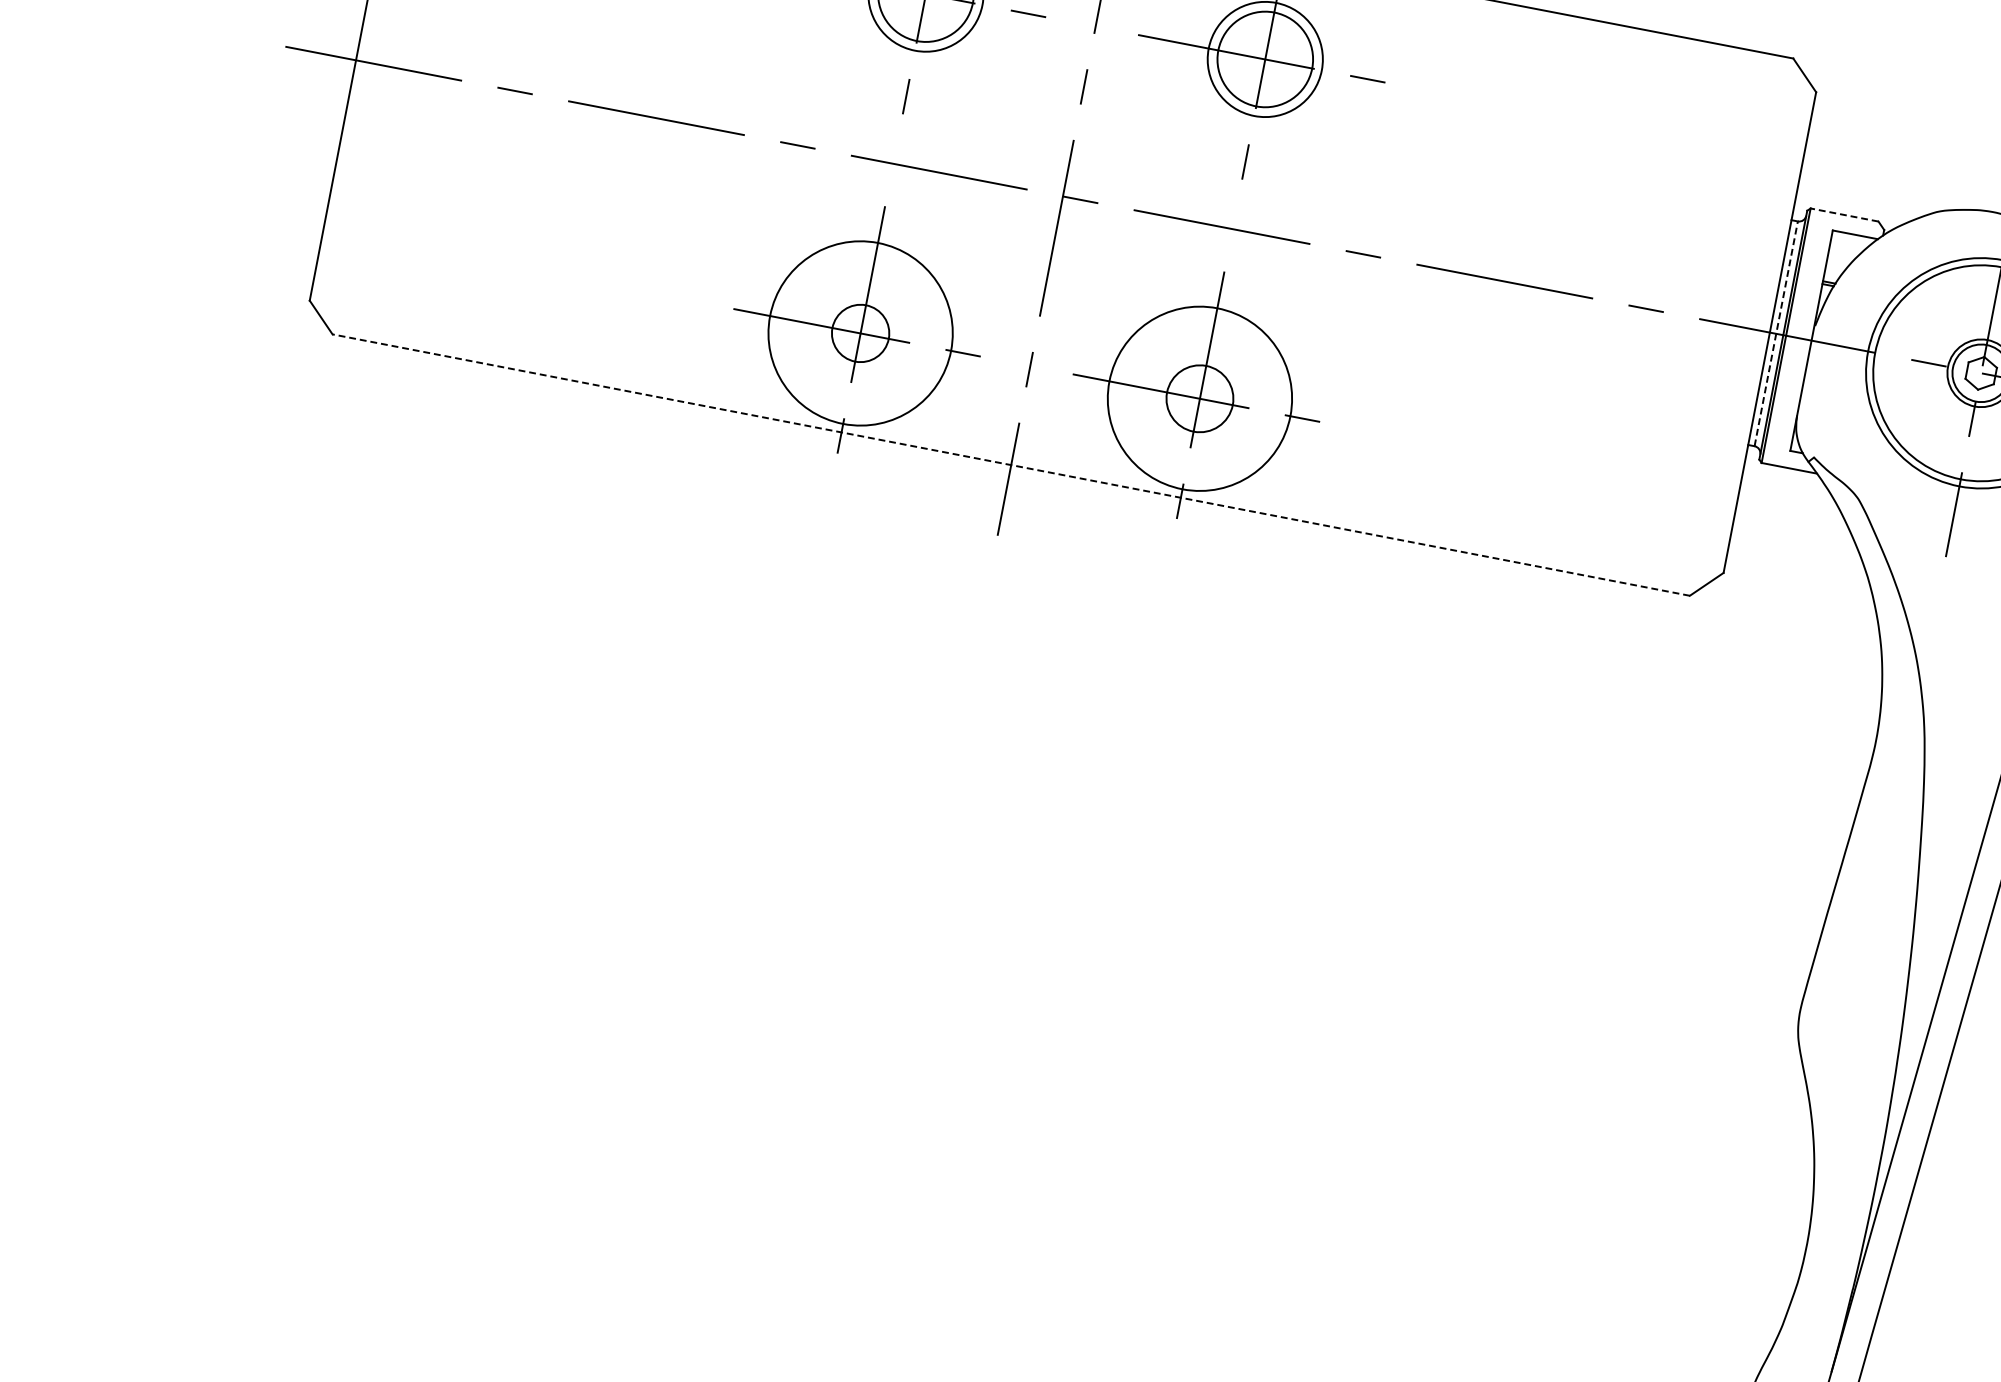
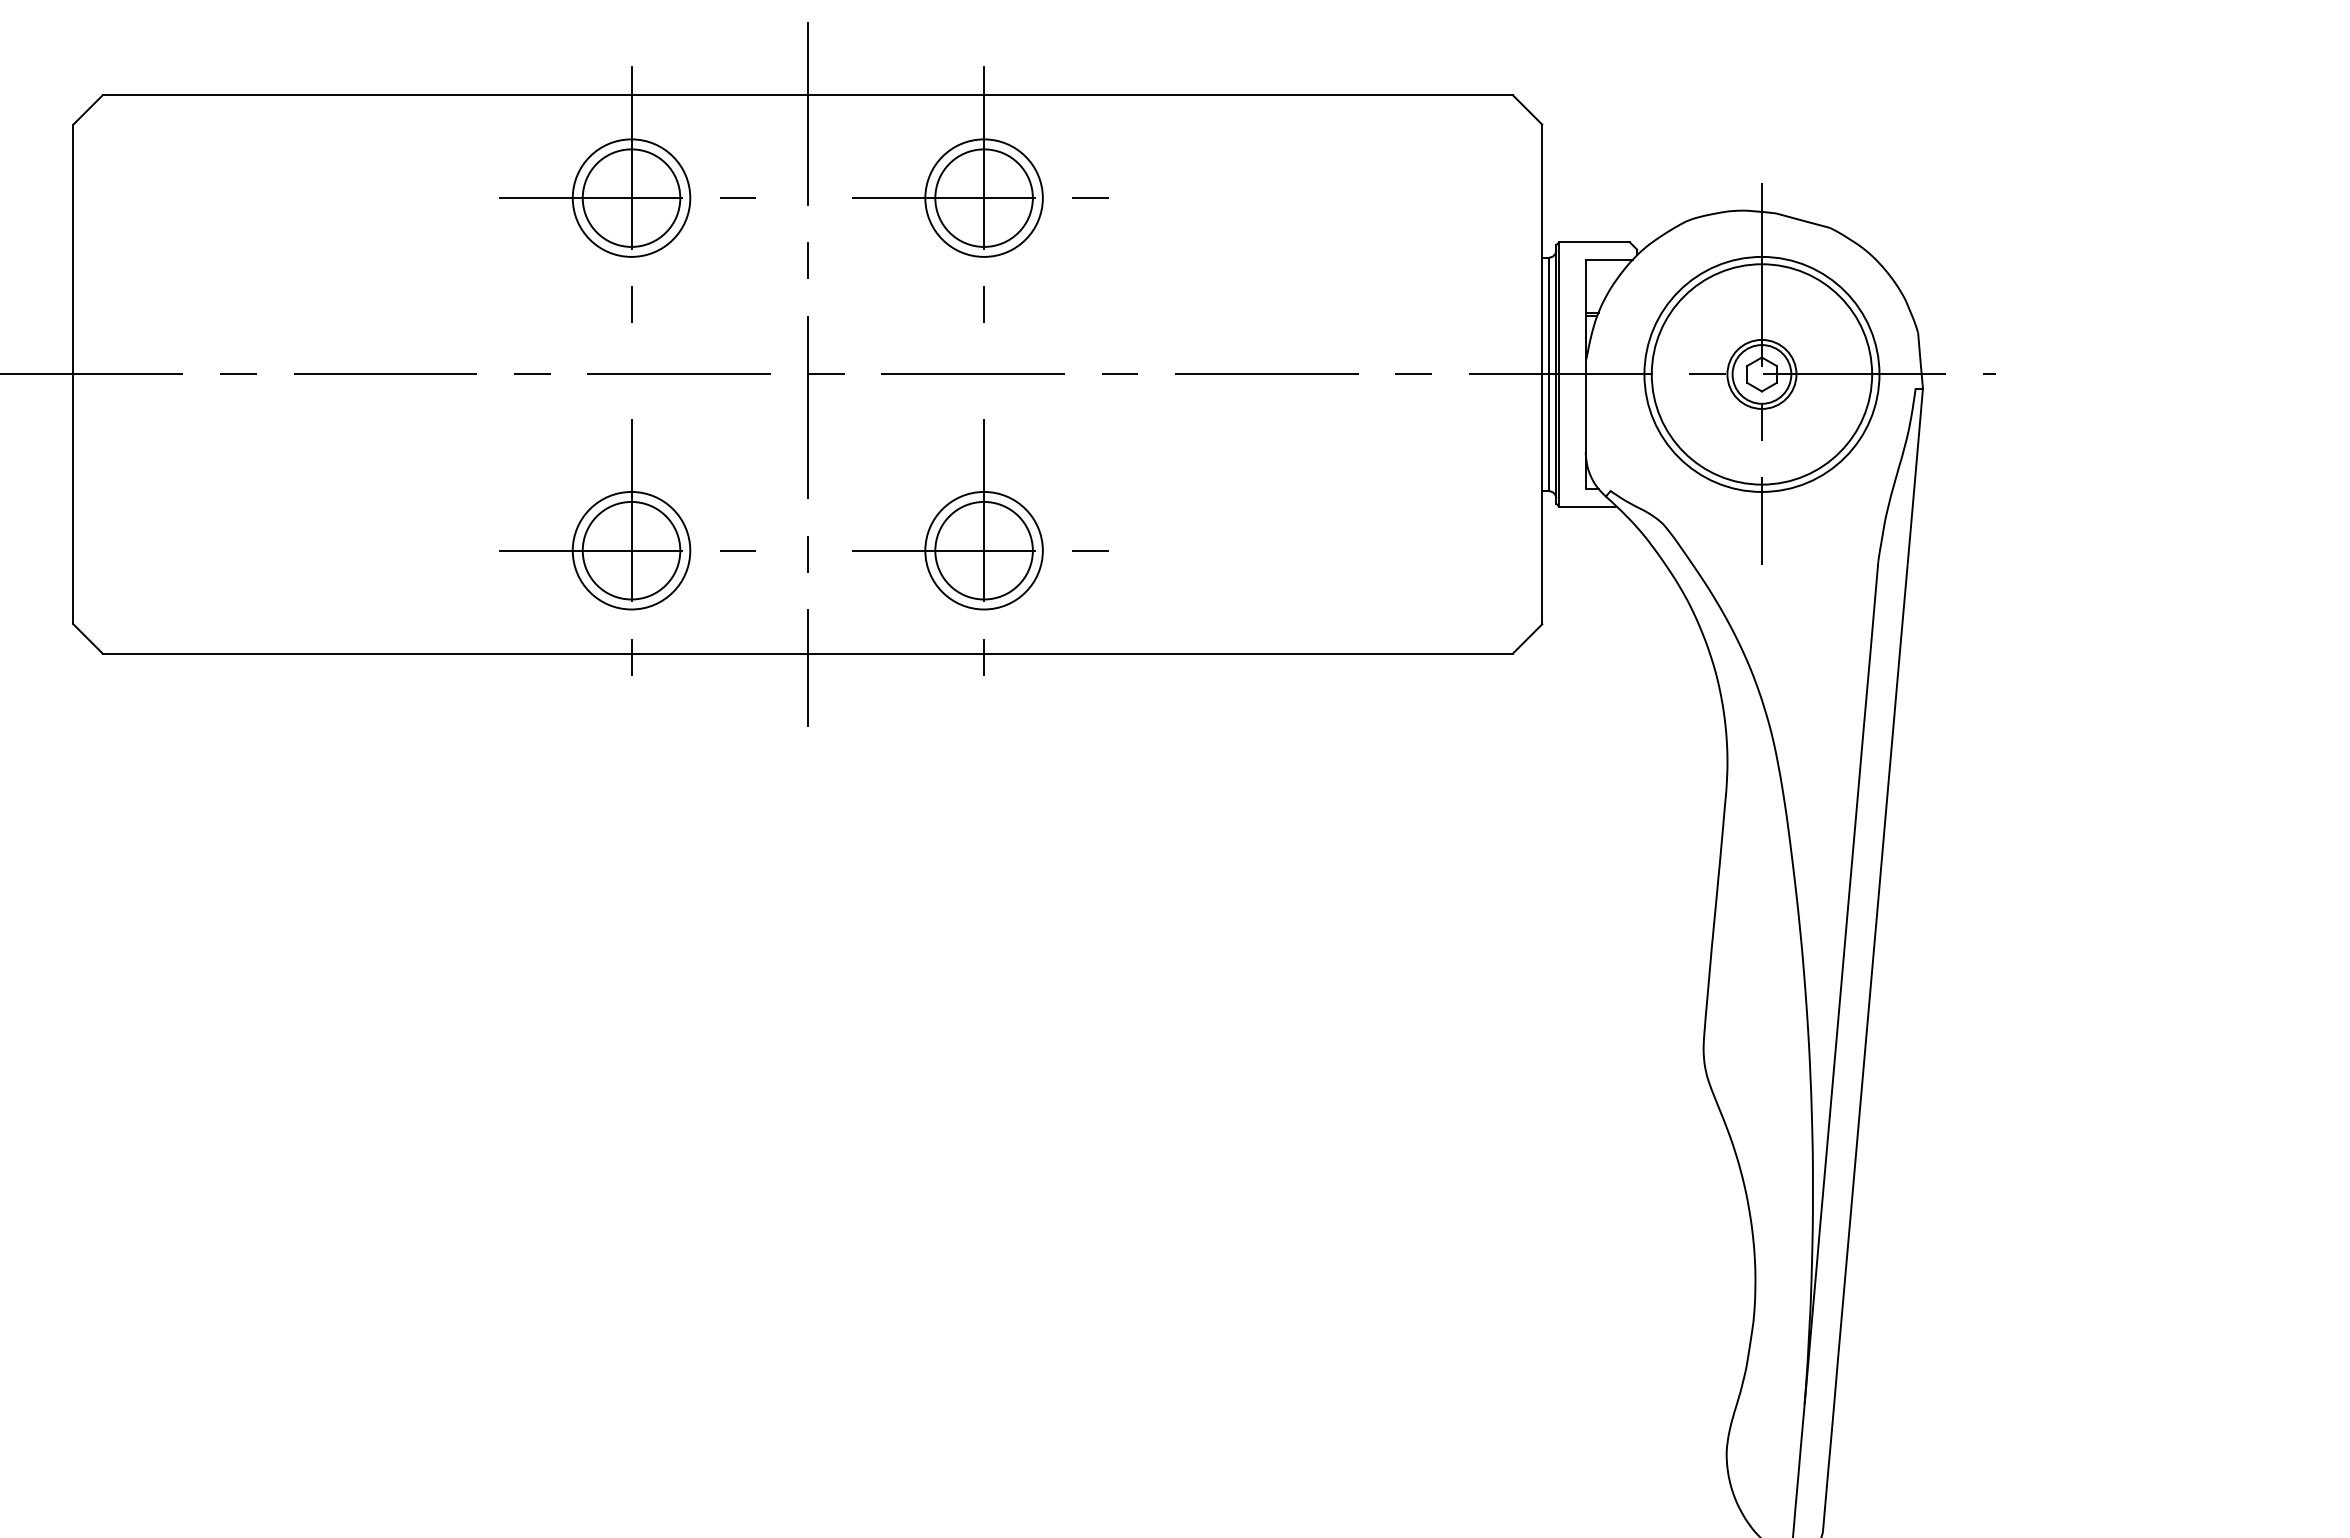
line: (1843, 215) -> (1593, 242), dashed -> solid
circle: (860, 333) -> (631, 550), size x0.62
circle: (860, 333) -> (631, 550), size x1.67
line: (1775, 333) -> (1548, 374), dashed -> solid
circle: (1199, 398) -> (983, 550), size x0.62
circle: (1199, 398) -> (983, 550), size x1.43
line: (1010, 464) -> (807, 653), dashed -> solid

